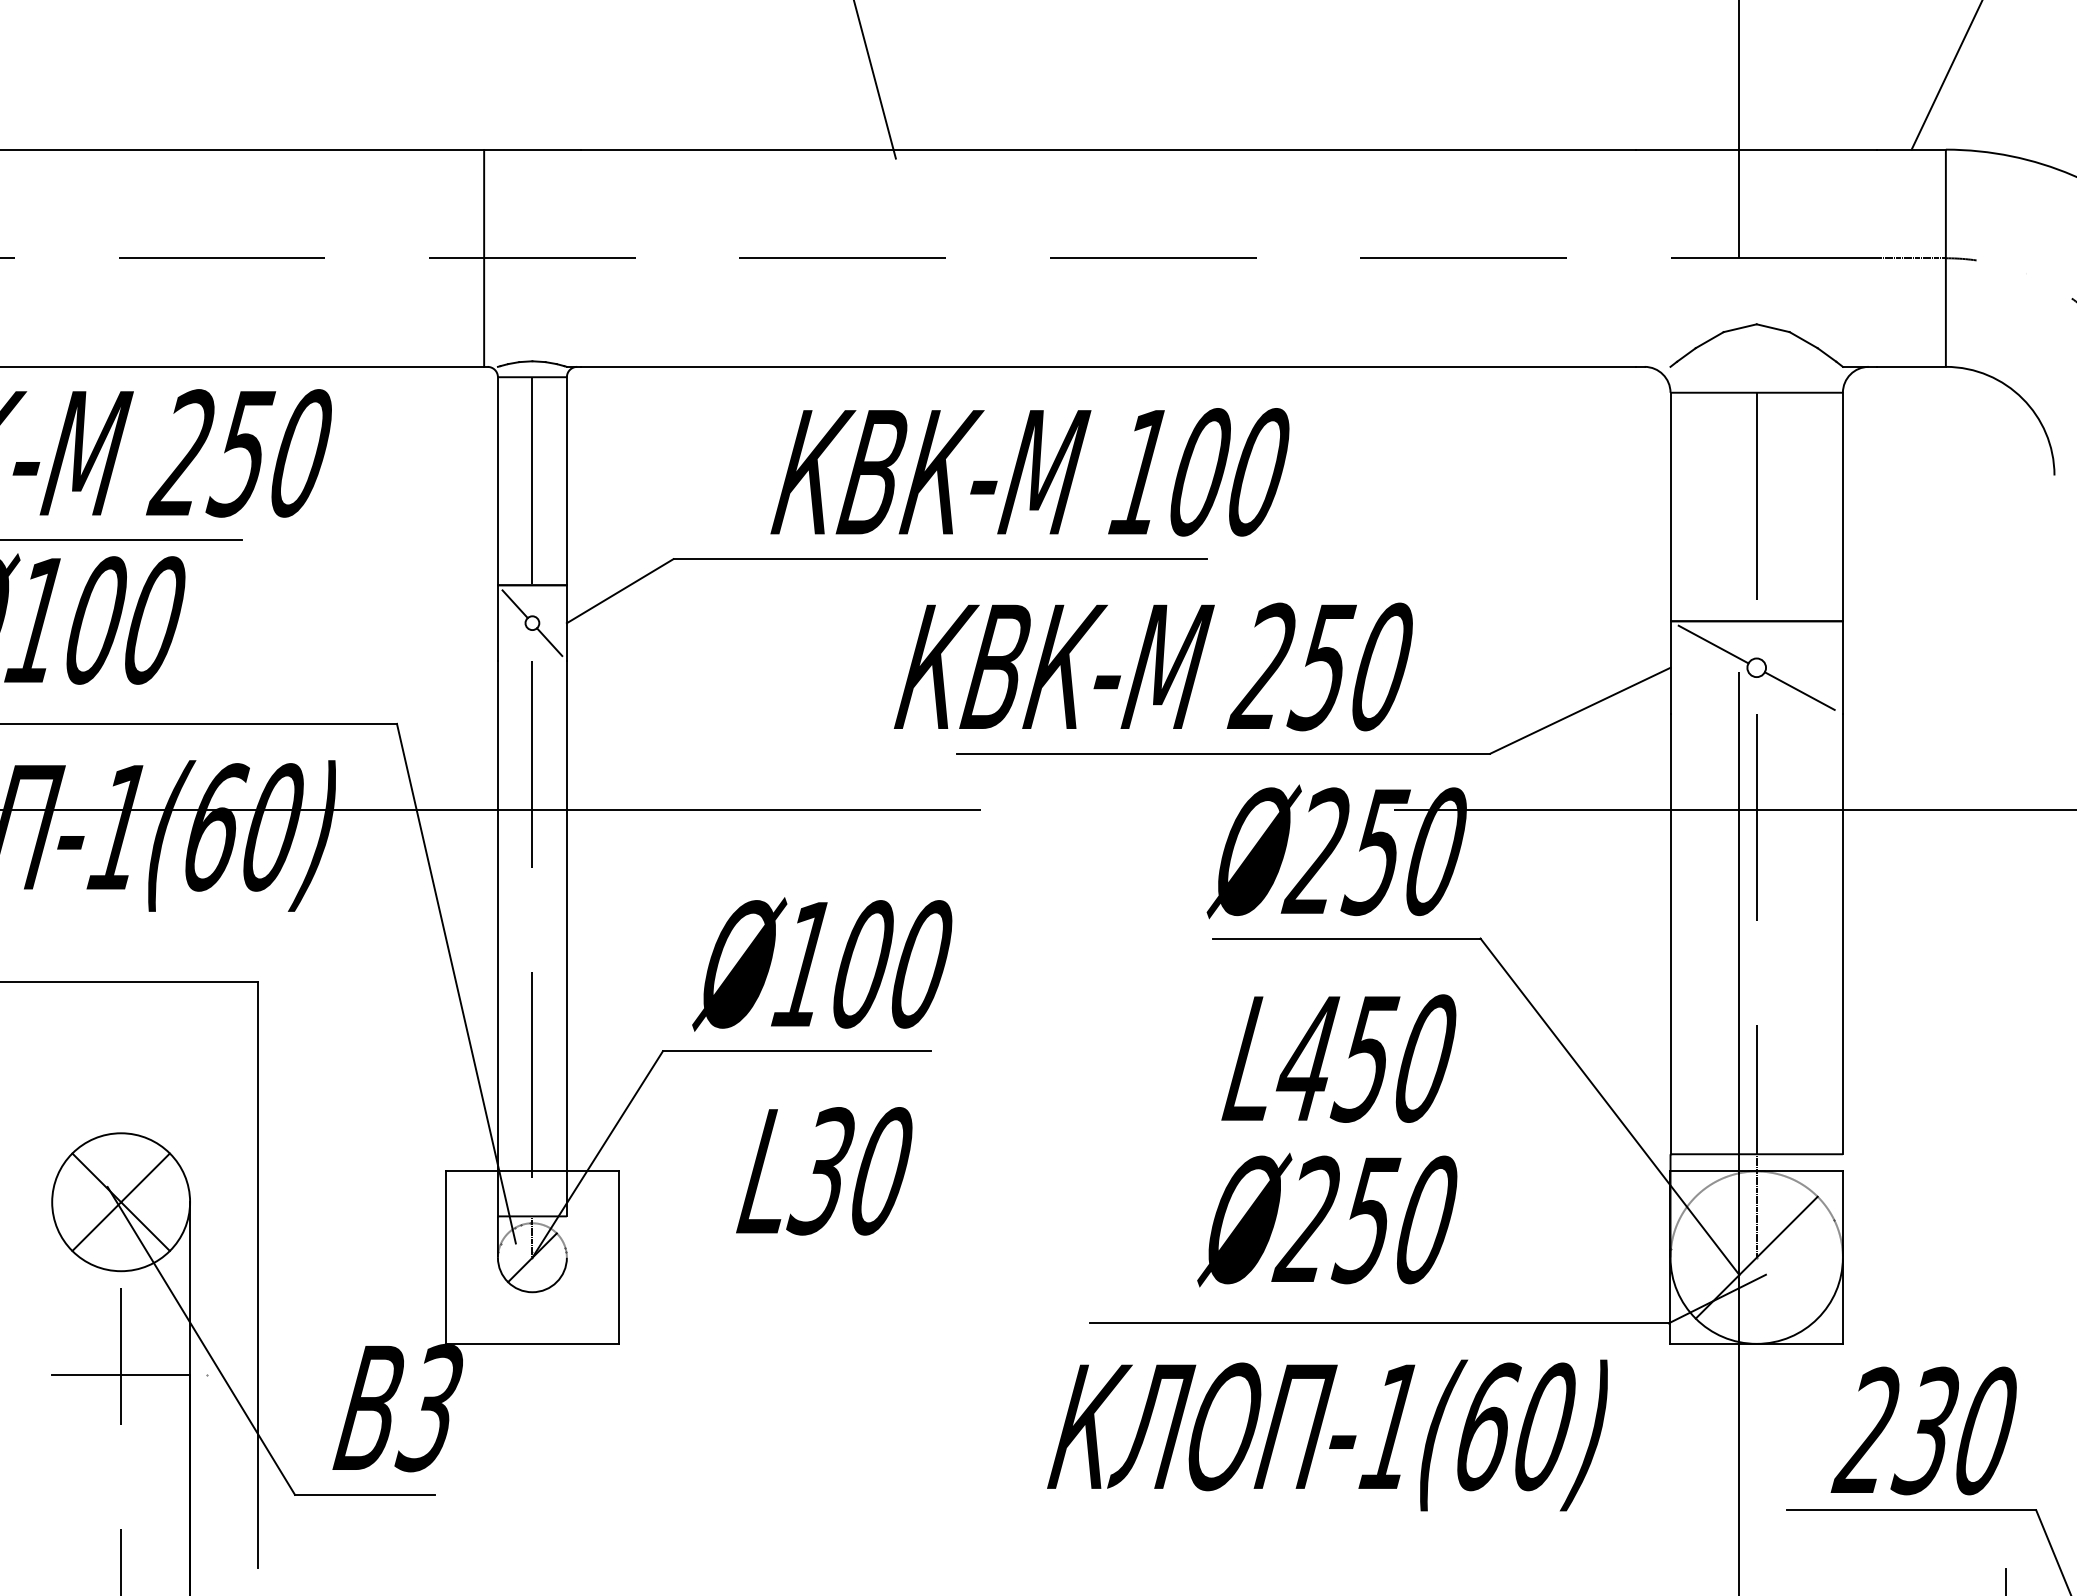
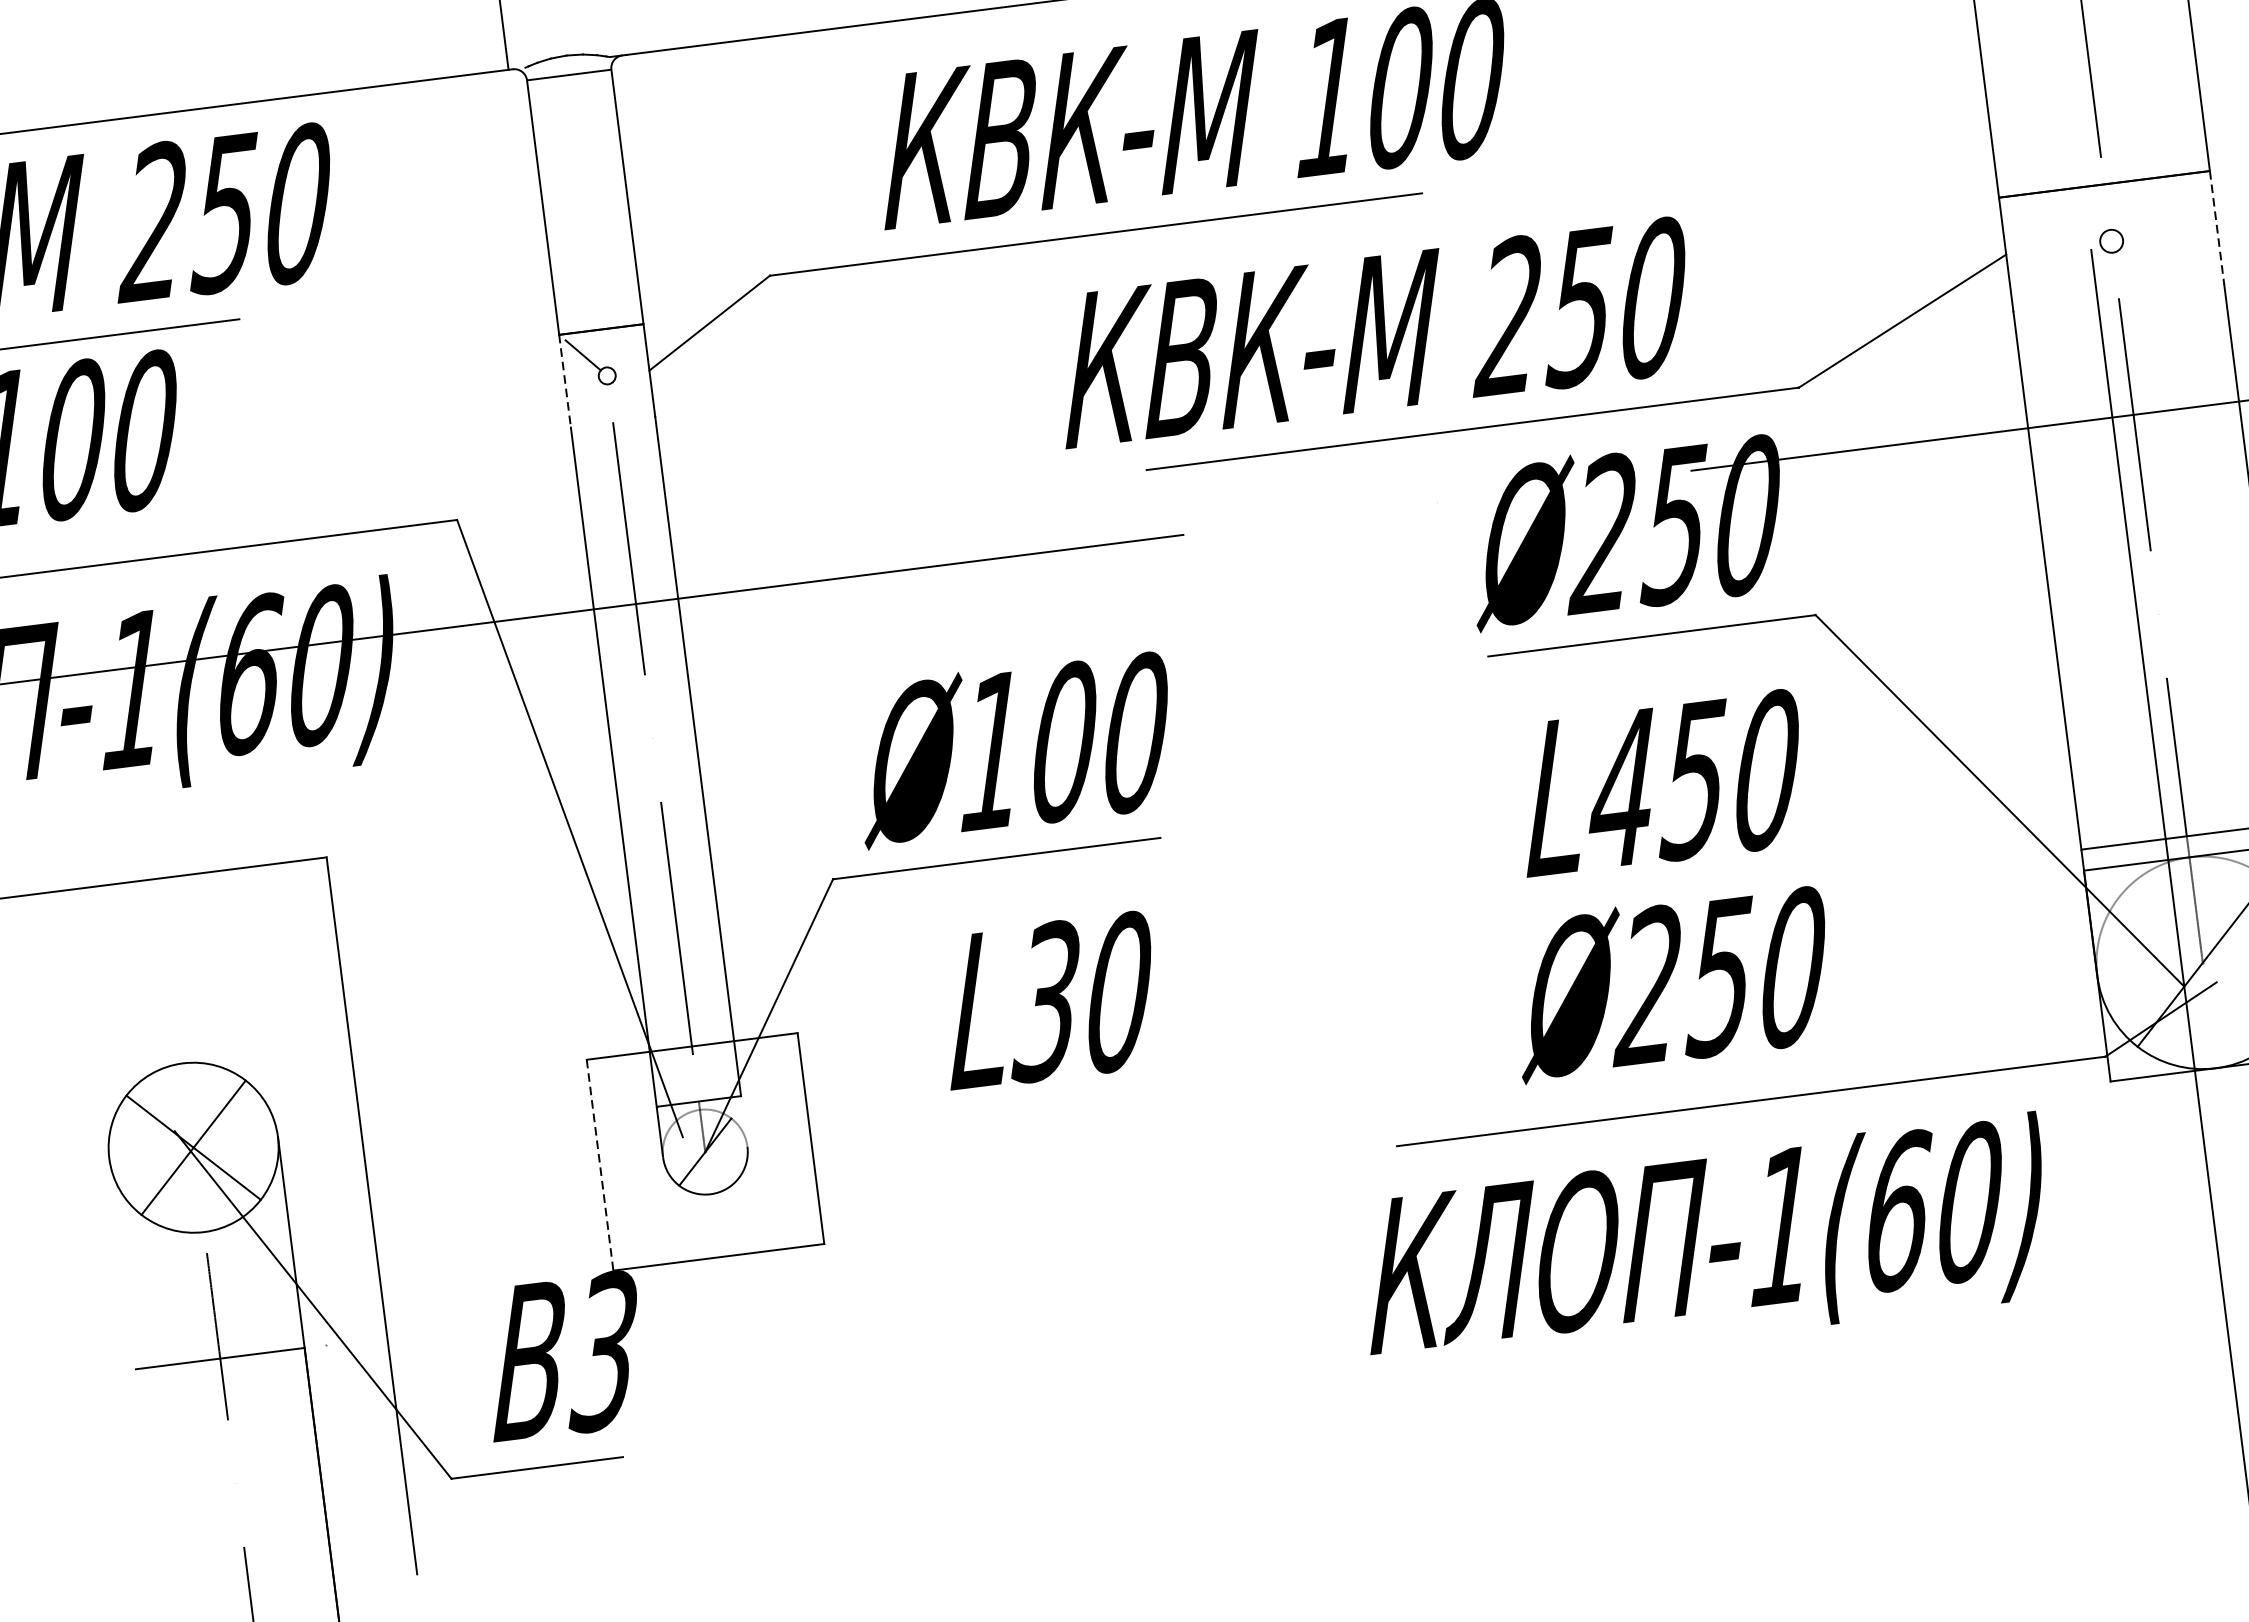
line: (532, 481) -> (585, 202), removed
line: (497, 623) -> (564, 381), solid -> dashed
line: (549, 642) -> (631, 396), removed
line: (1713, 644) -> (2055, 219), removed
line: (1842, 667) -> (2216, 227), solid -> dashed
line: (1799, 690) -> (2167, 262), removed
line: (446, 1258) -> (600, 1166), solid -> dashed

